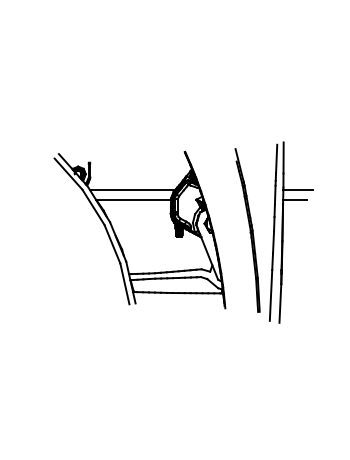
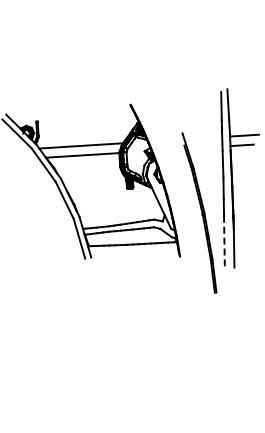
part: (247, 230) -> (199, 213), moved
line: (271, 295) -> (224, 241), solid -> dashed

